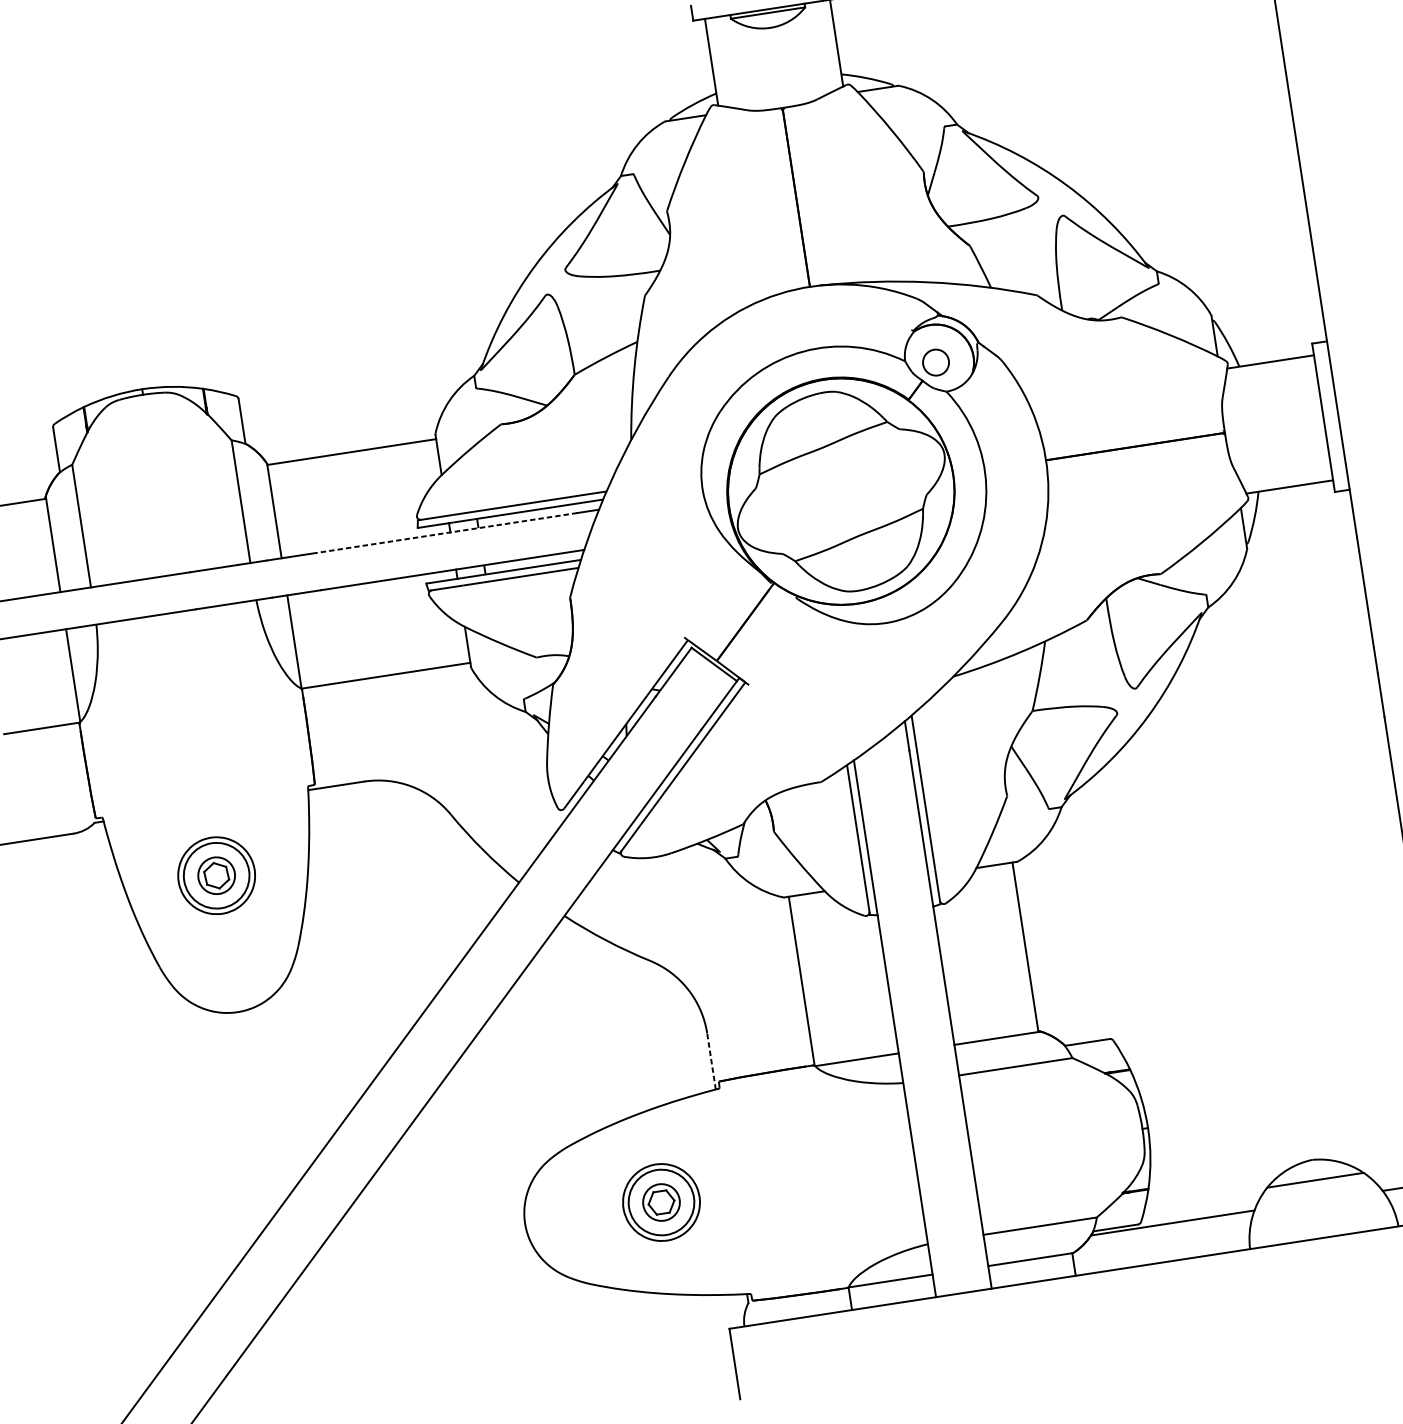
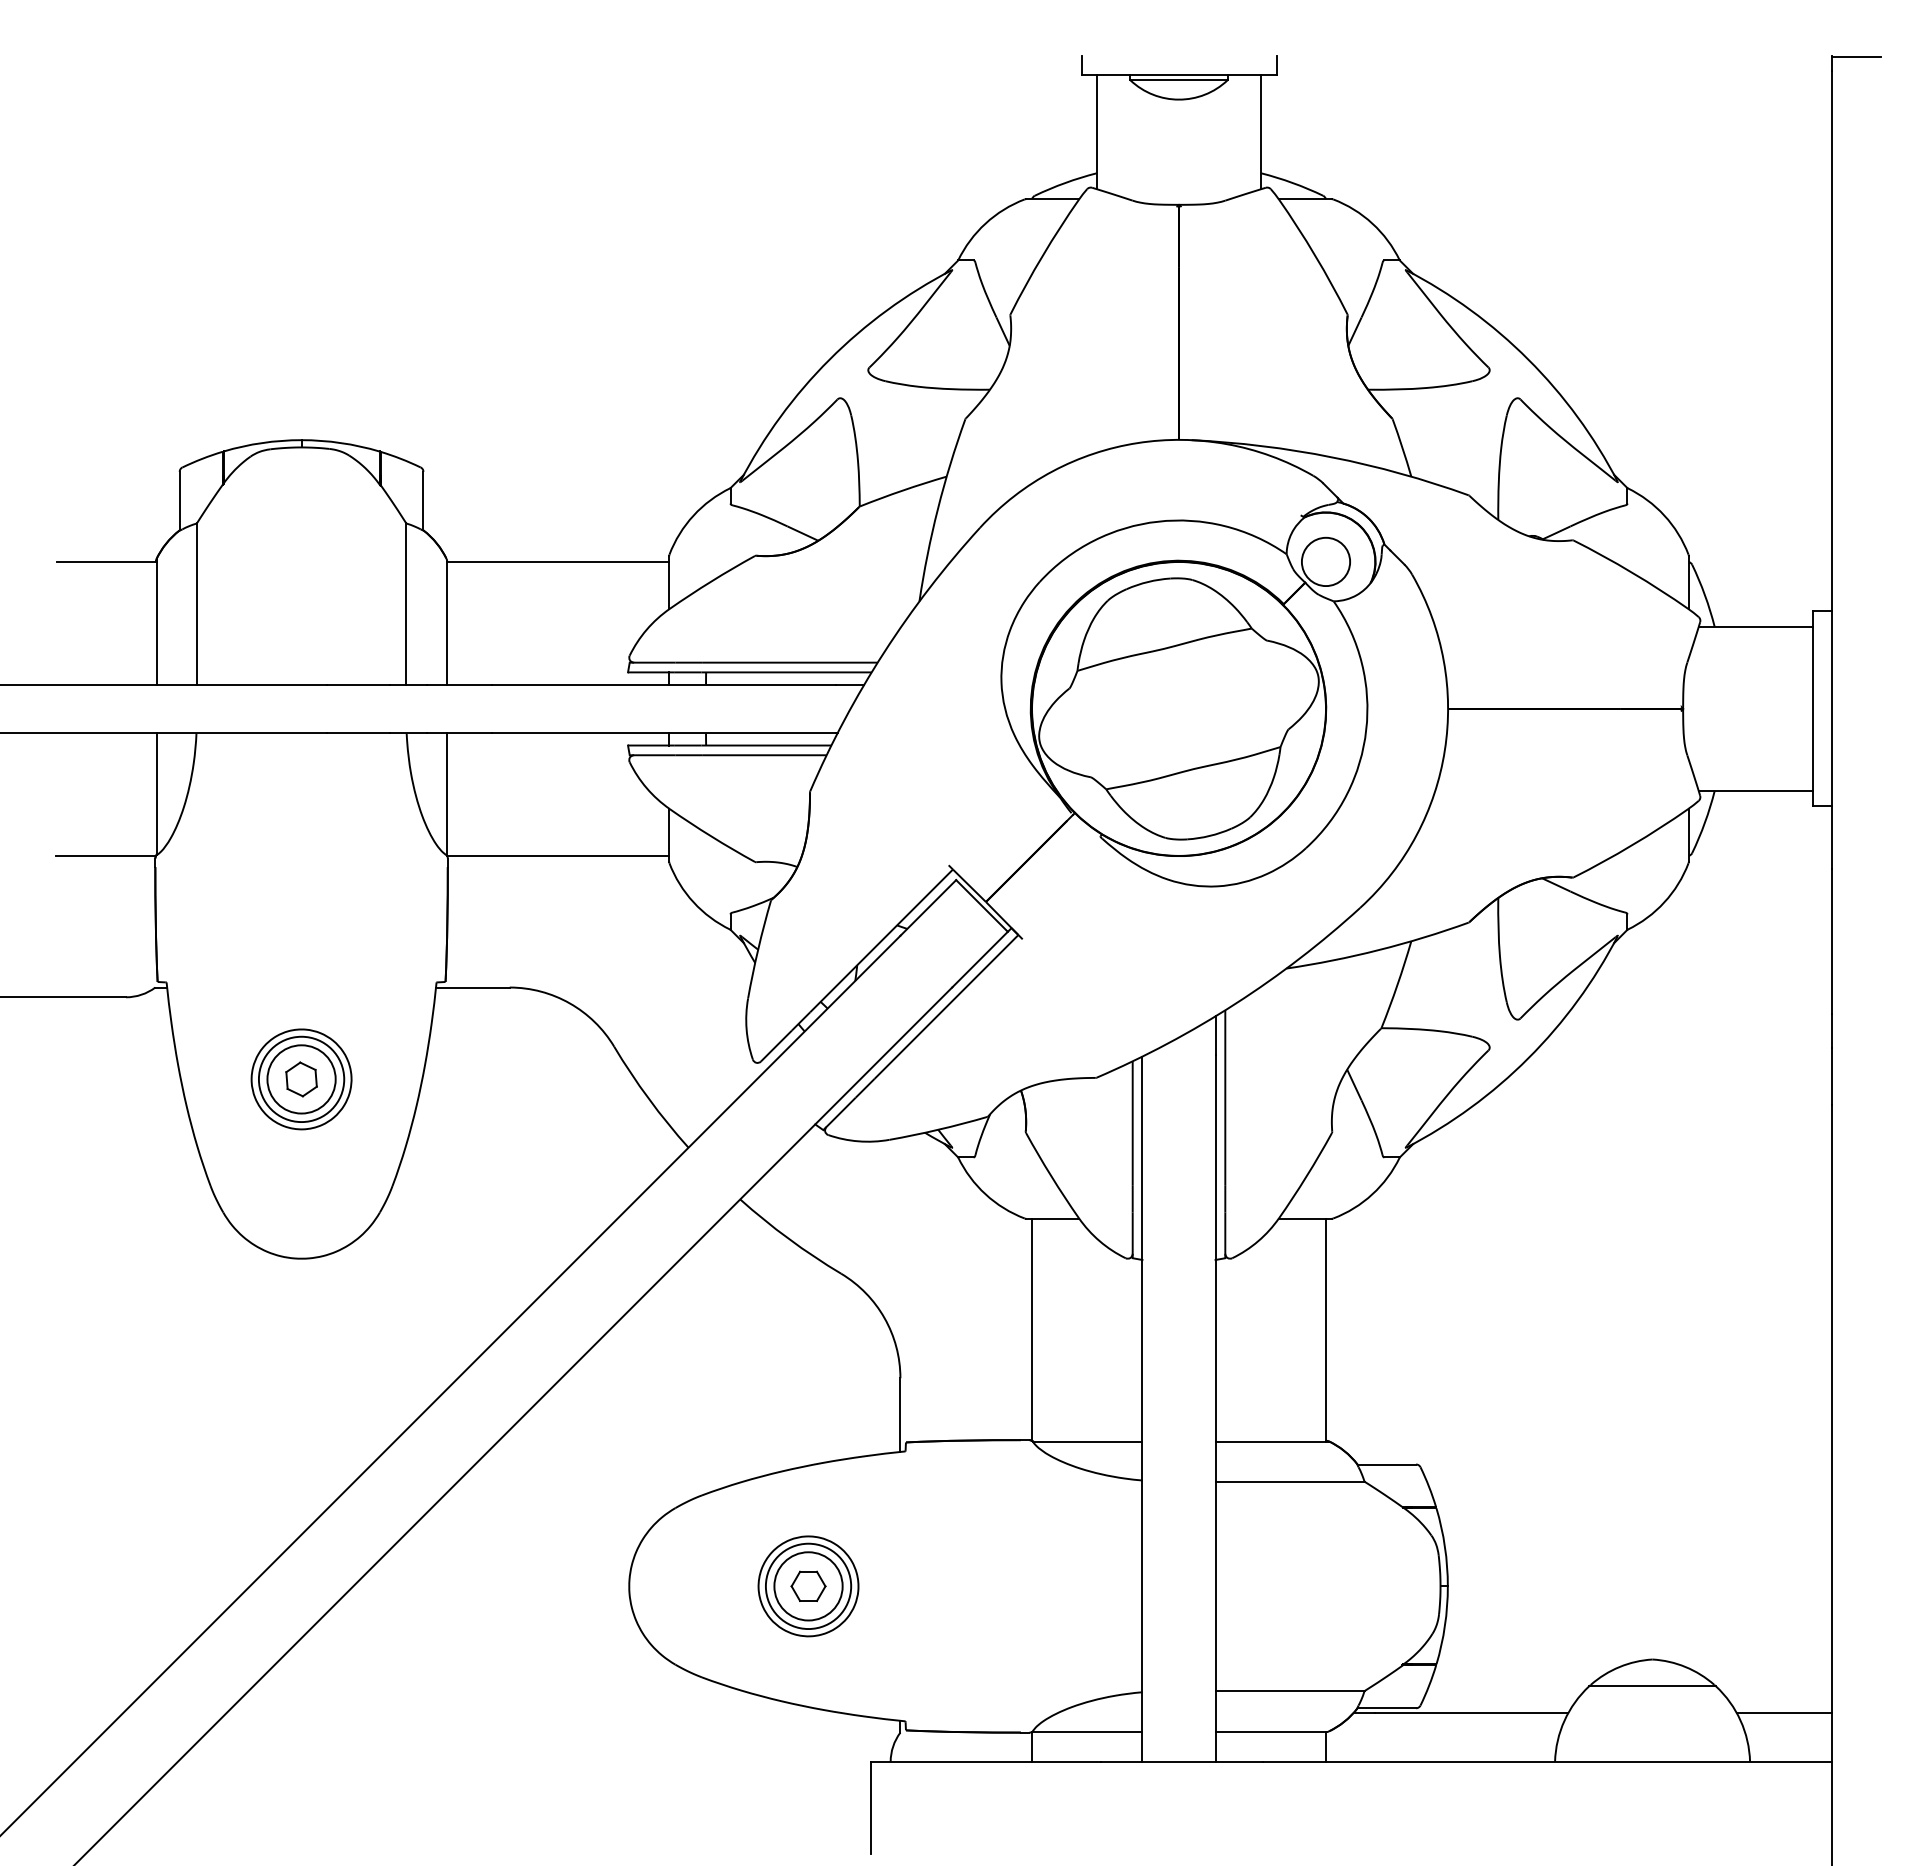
circle: (935, 362) -> (1325, 561), size x1.43
line: (446, 533) -> (663, 684), dashed -> solid
circle: (216, 875) -> (301, 1079), size x1.43
line: (711, 1061) -> (900, 1415), dashed -> solid
circle: (661, 1202) -> (808, 1586), size x1.43

